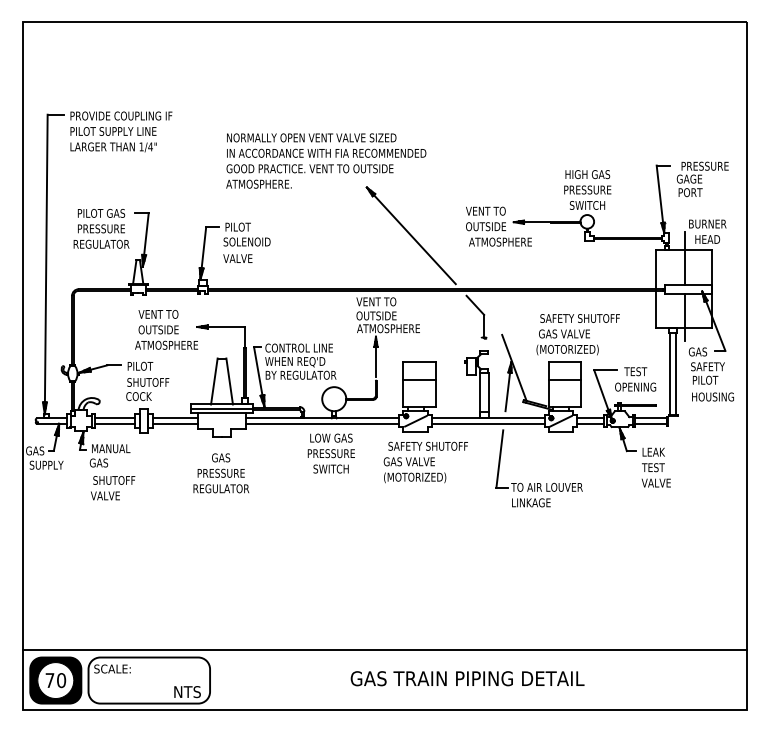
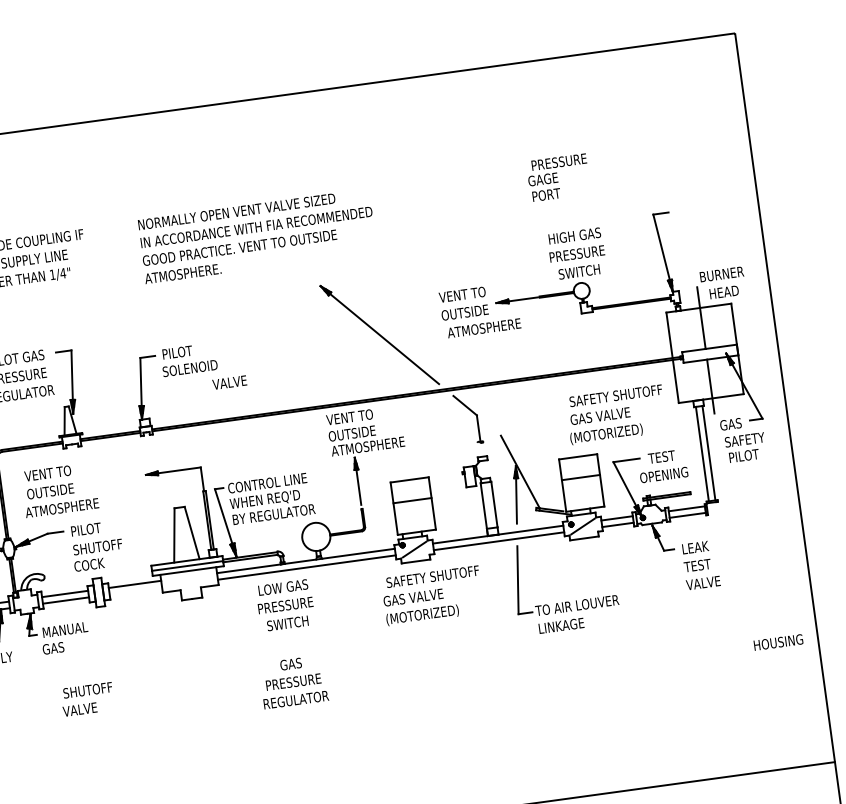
text: (326, 160) -> (257, 235), moved
text: (702, 179) -> (558, 177), moved
text: (237, 258) -> (229, 382), moved
text: (166, 329) -> (59, 489), moved
text: (577, 334) -> (615, 414), moved
text: (712, 396) -> (777, 641), moved
line: (174, 423) -> (134, 590), removed
text: (330, 453) -> (284, 605), moved
text: (221, 473) -> (293, 682), moved
text: (113, 488) -> (88, 699), moved

